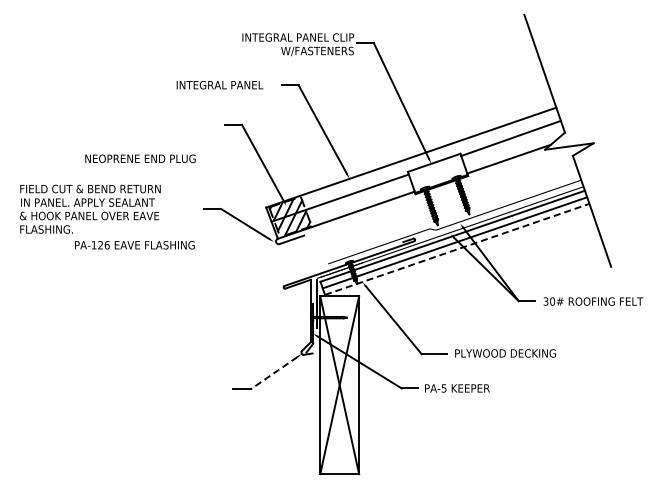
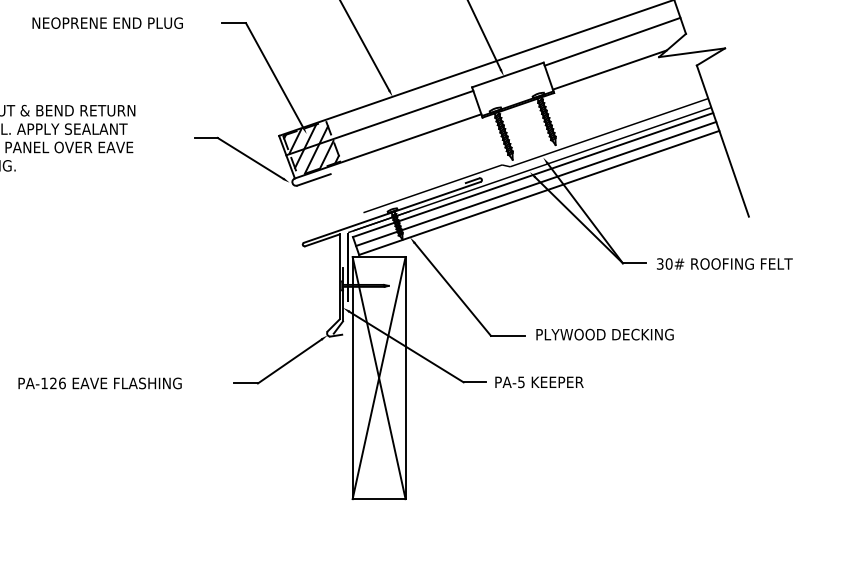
text: (140, 158) -> (107, 22), moved
text: (134, 245) -> (99, 383), moved
line: (457, 249) -> (539, 193), dashed -> solid
line: (273, 373) -> (288, 361), dashed -> solid

